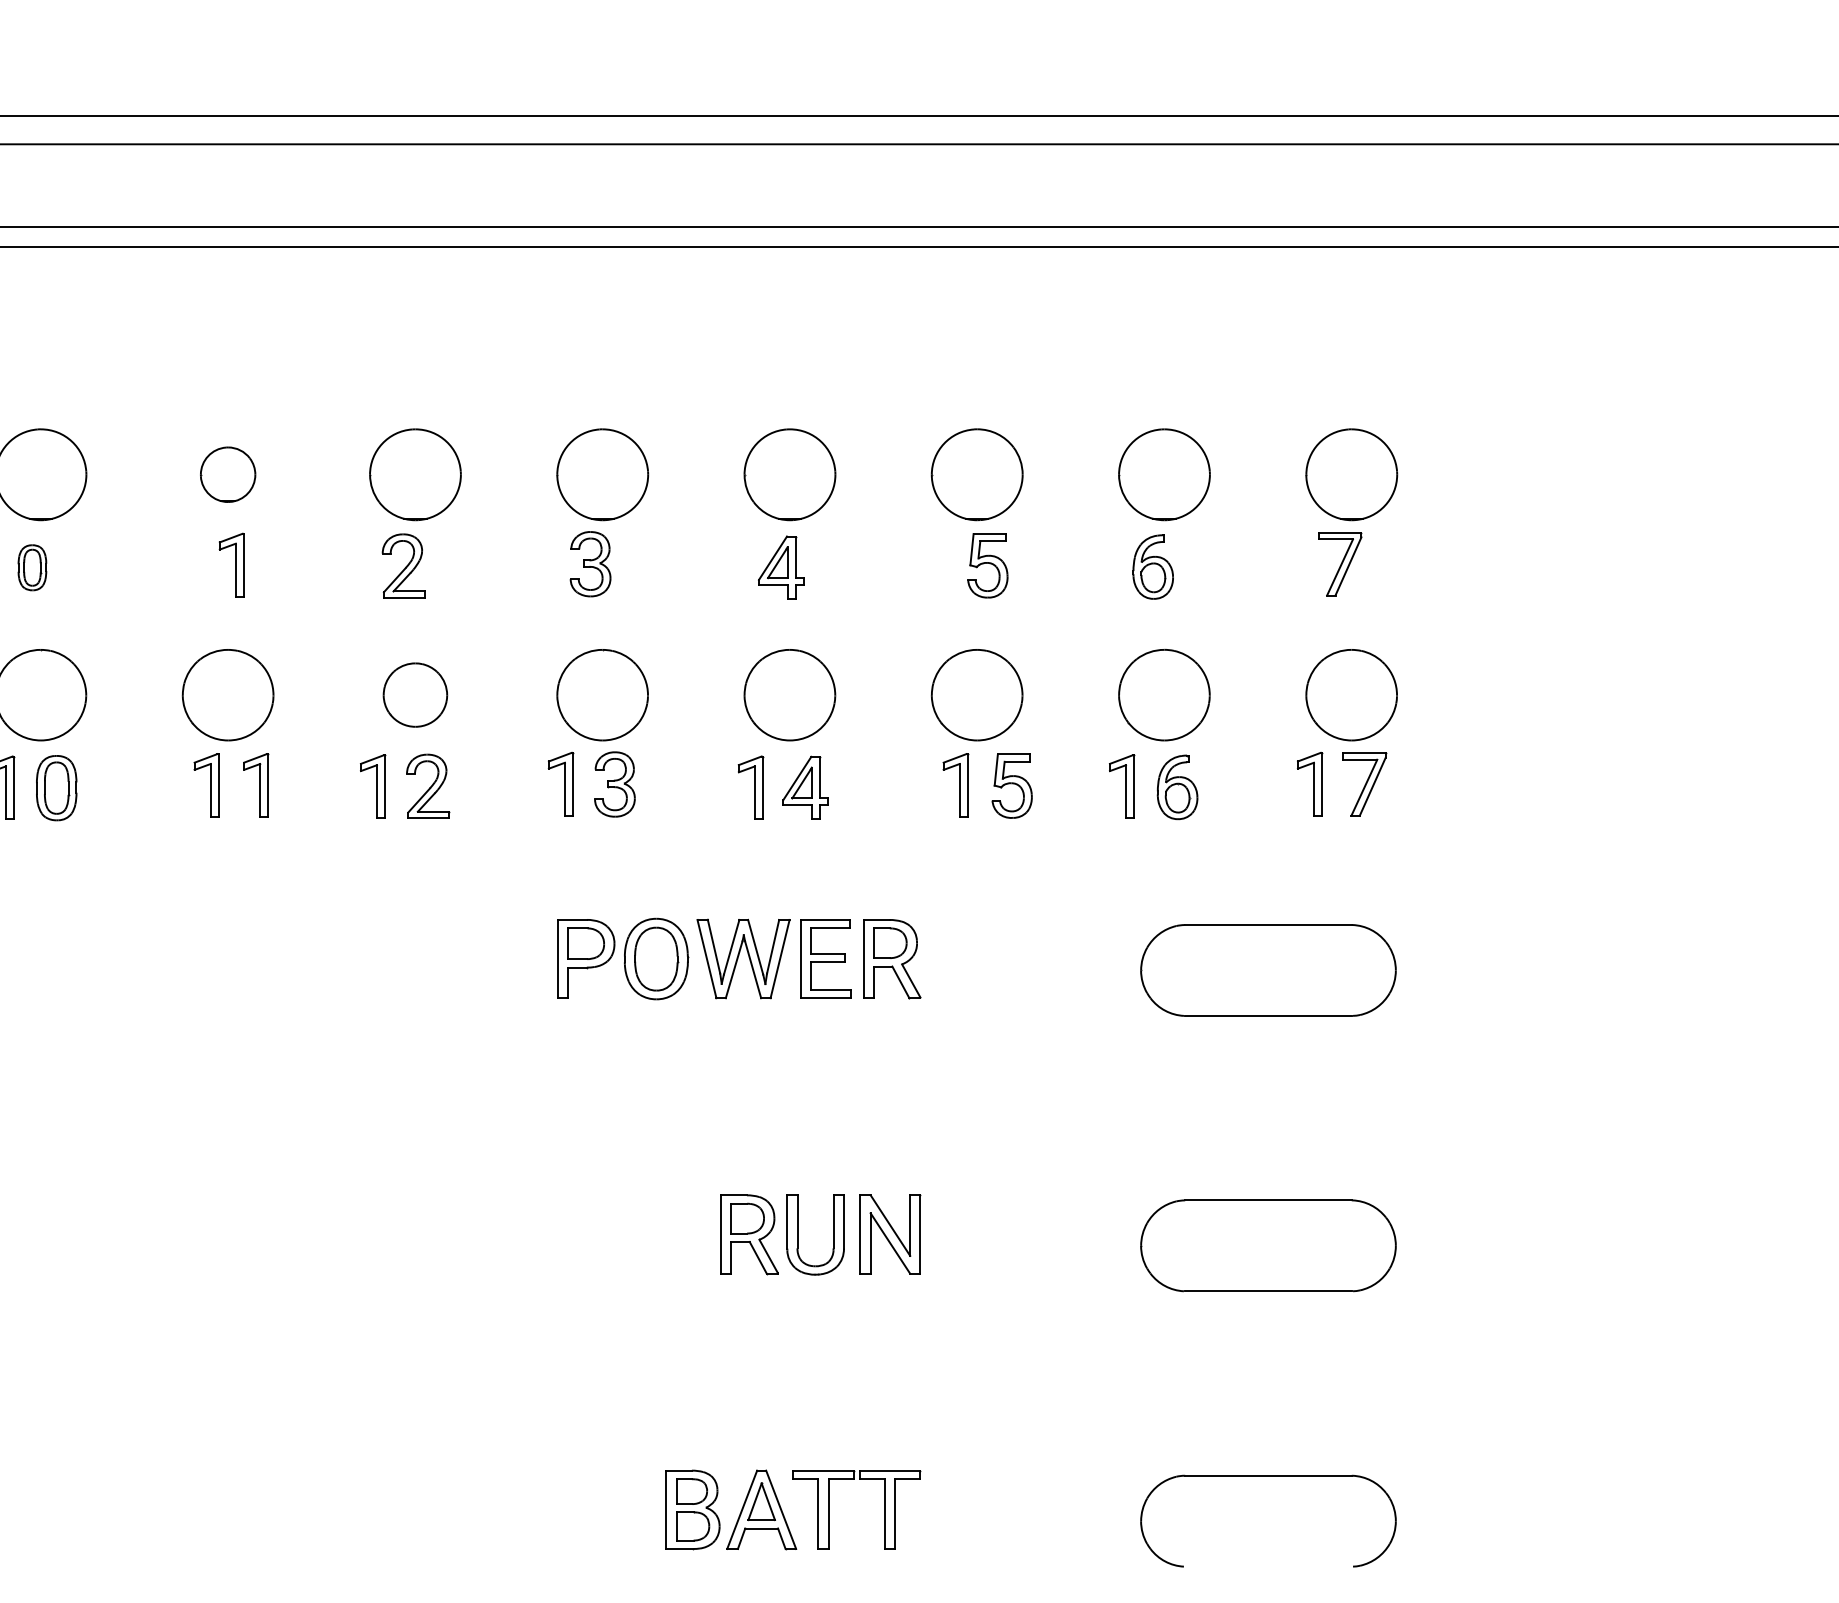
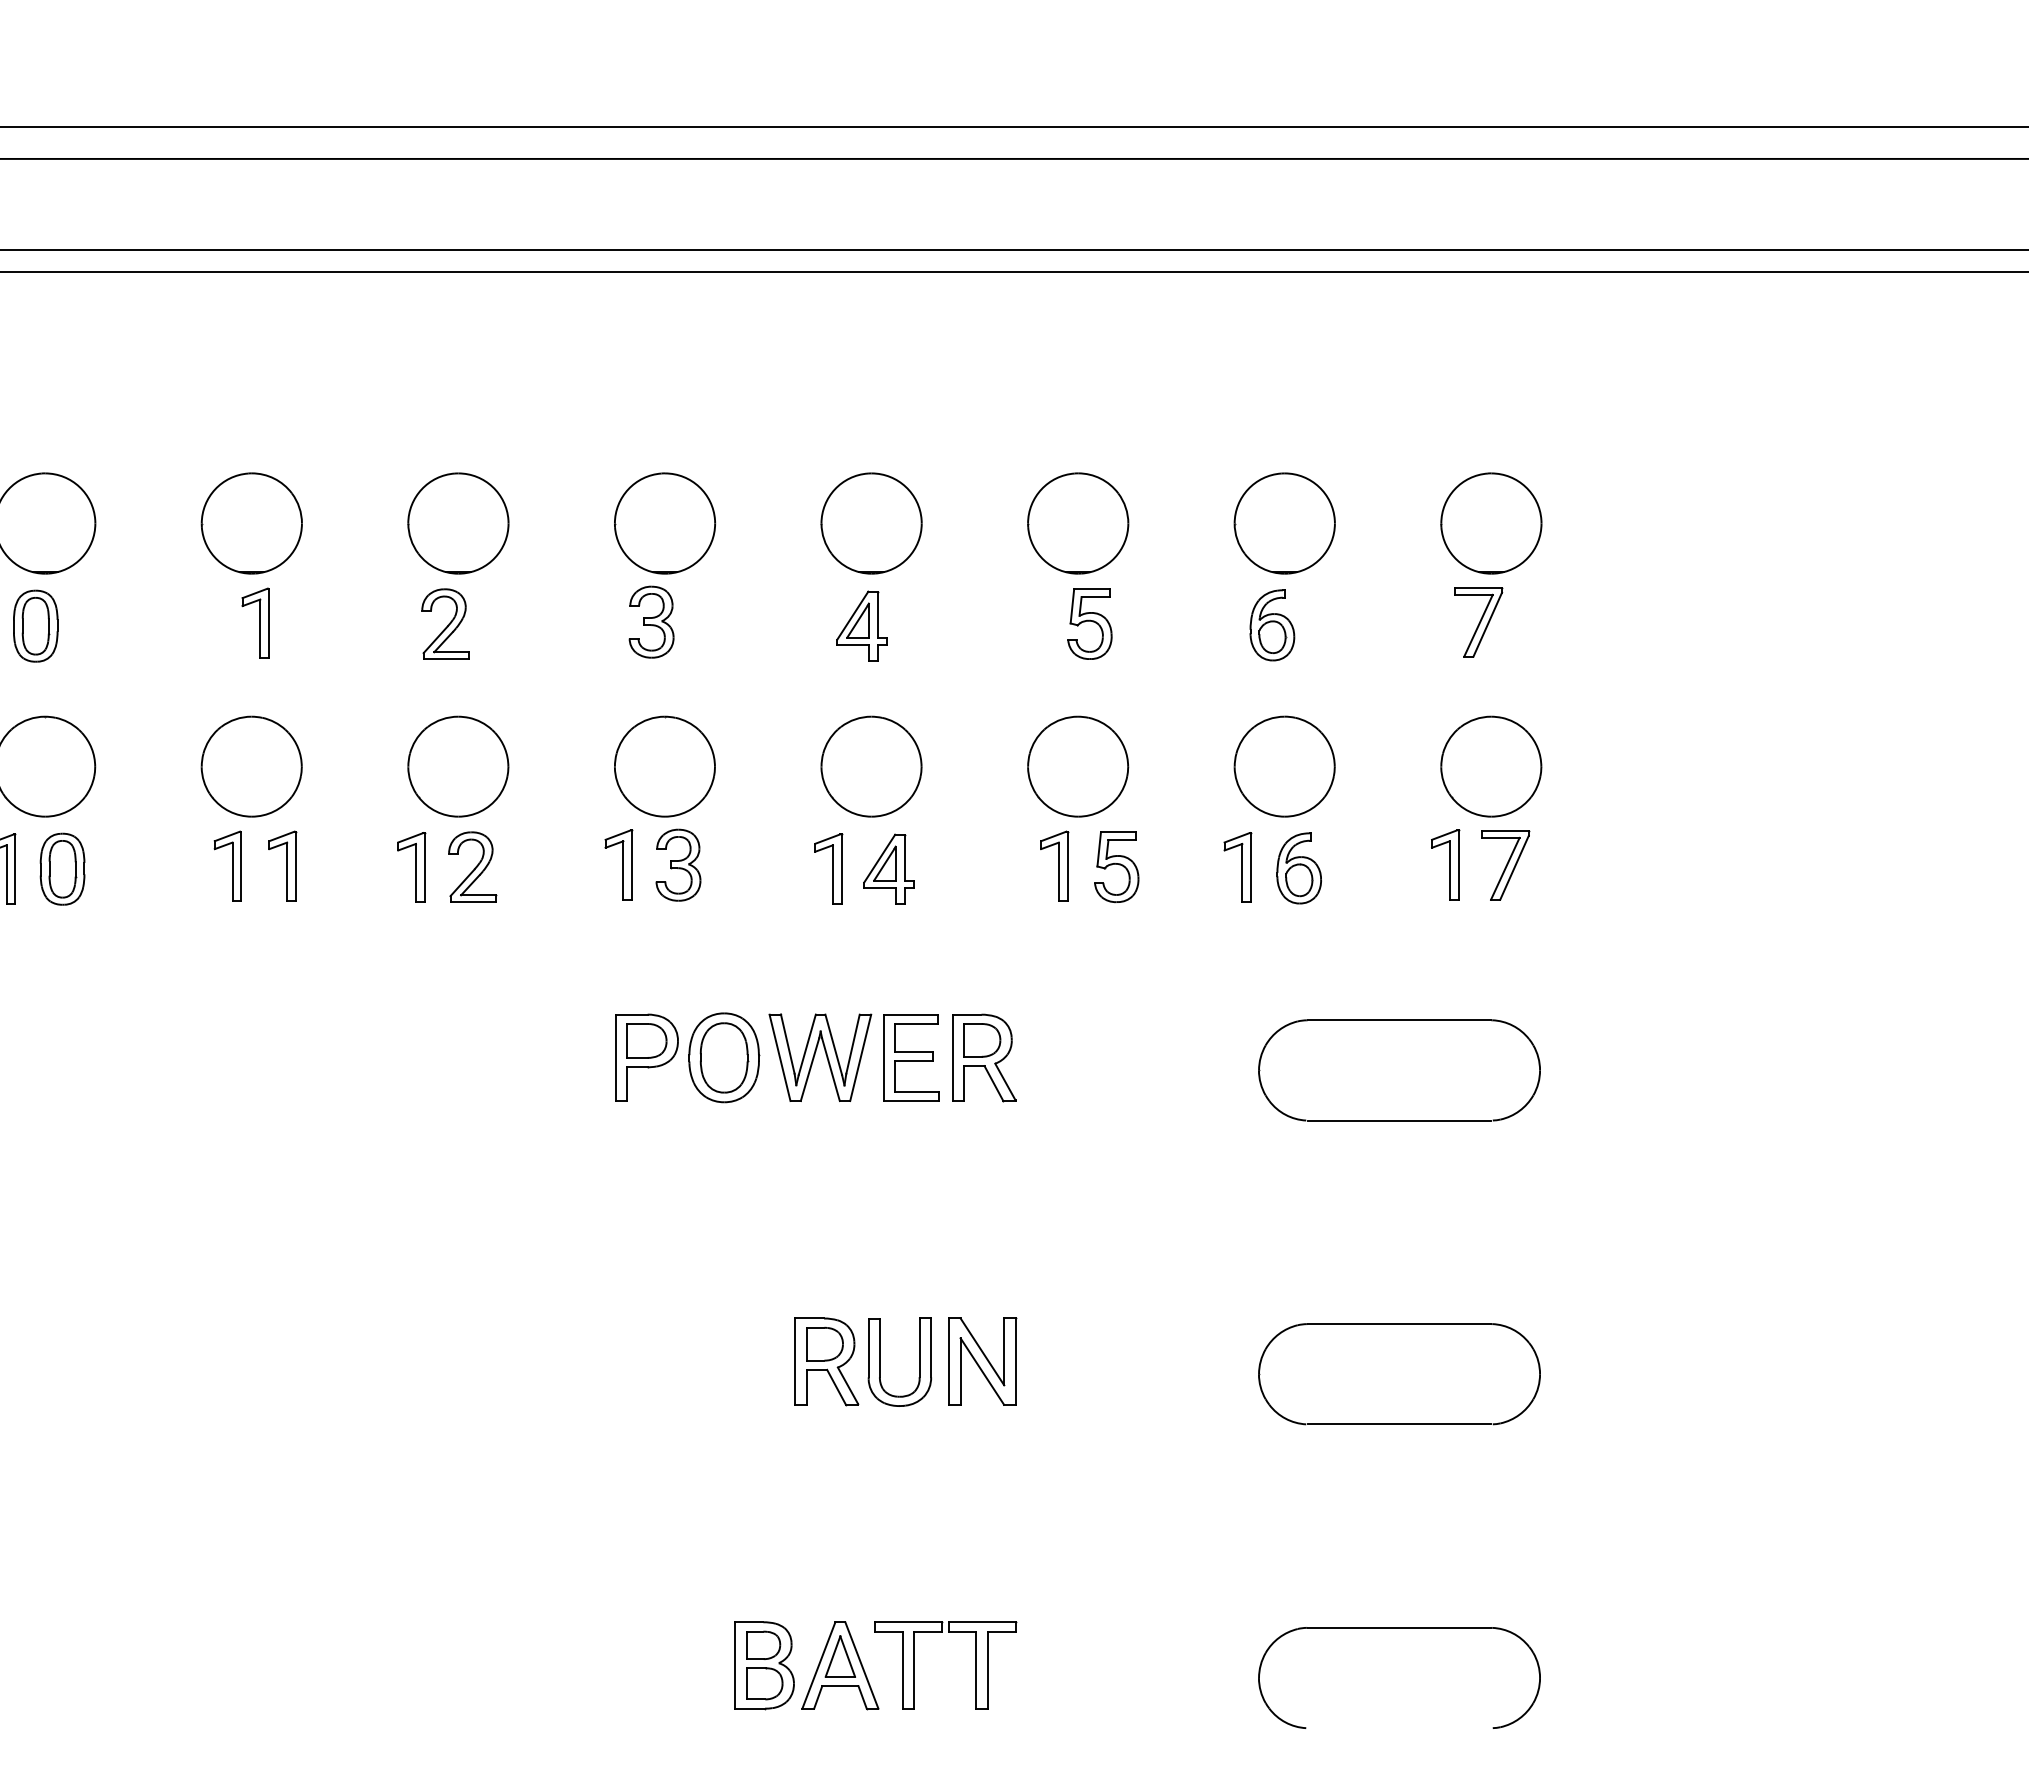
part: (227, 474) -> (251, 523), size x1.67
part: (32, 567) -> (35, 625), size x1.43
part: (415, 694) -> (458, 766), size x1.43

